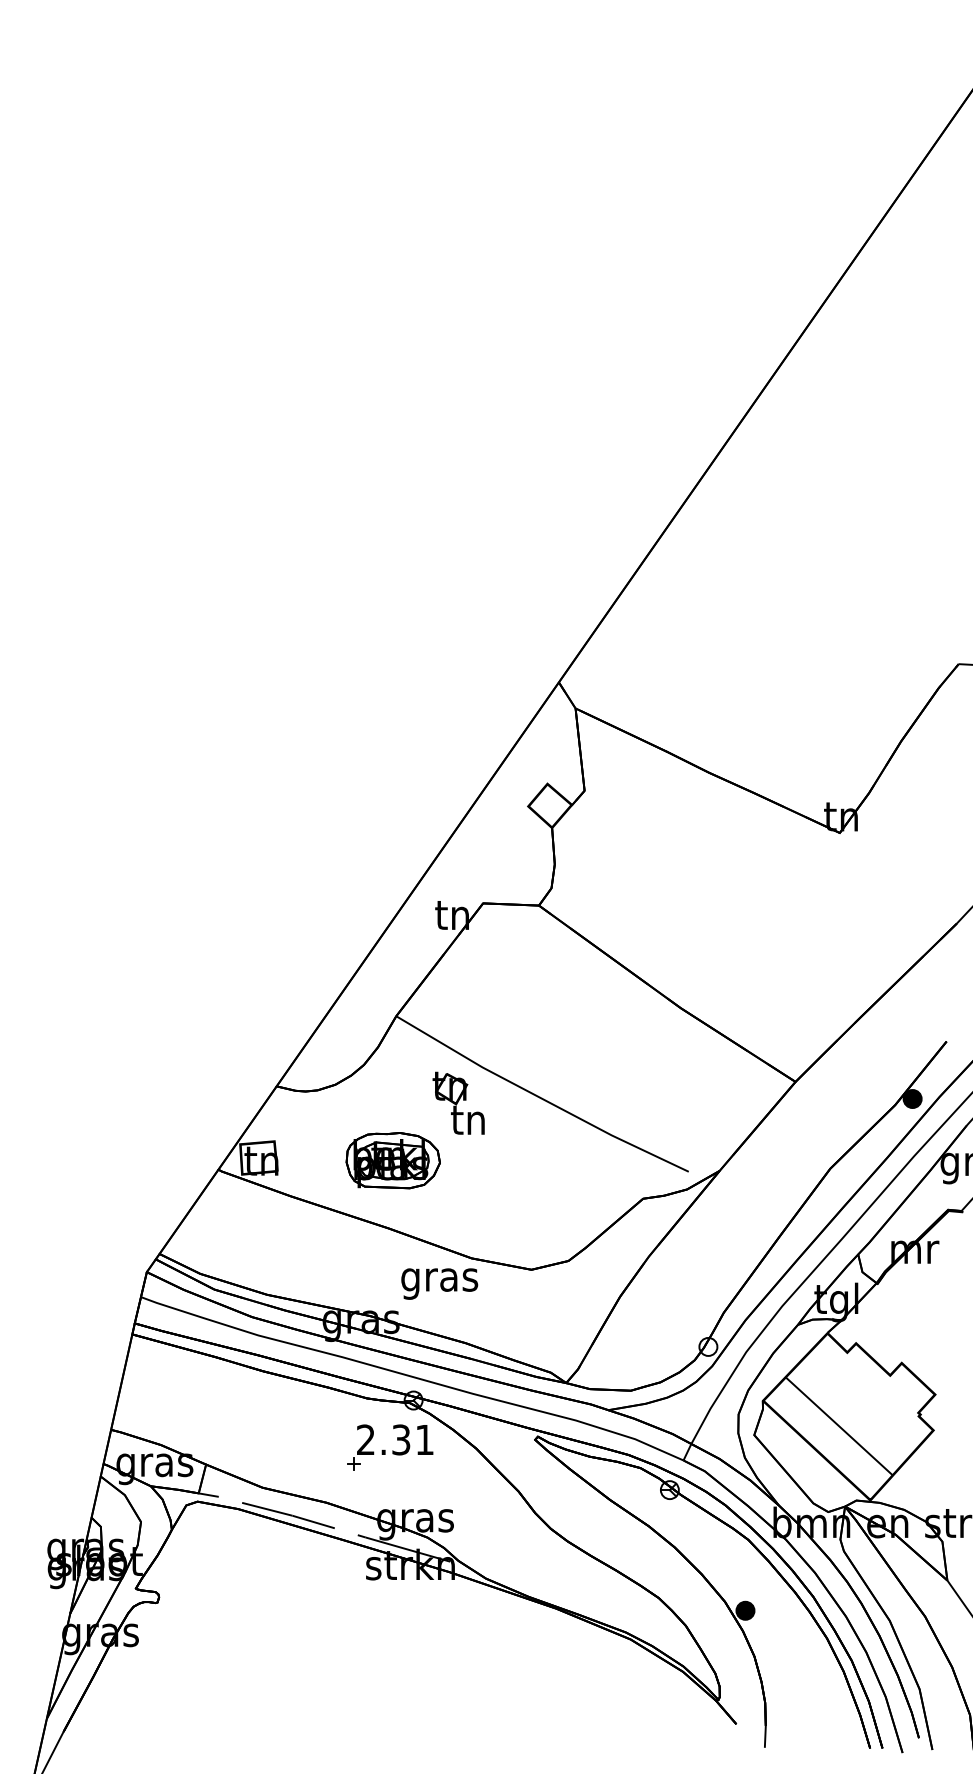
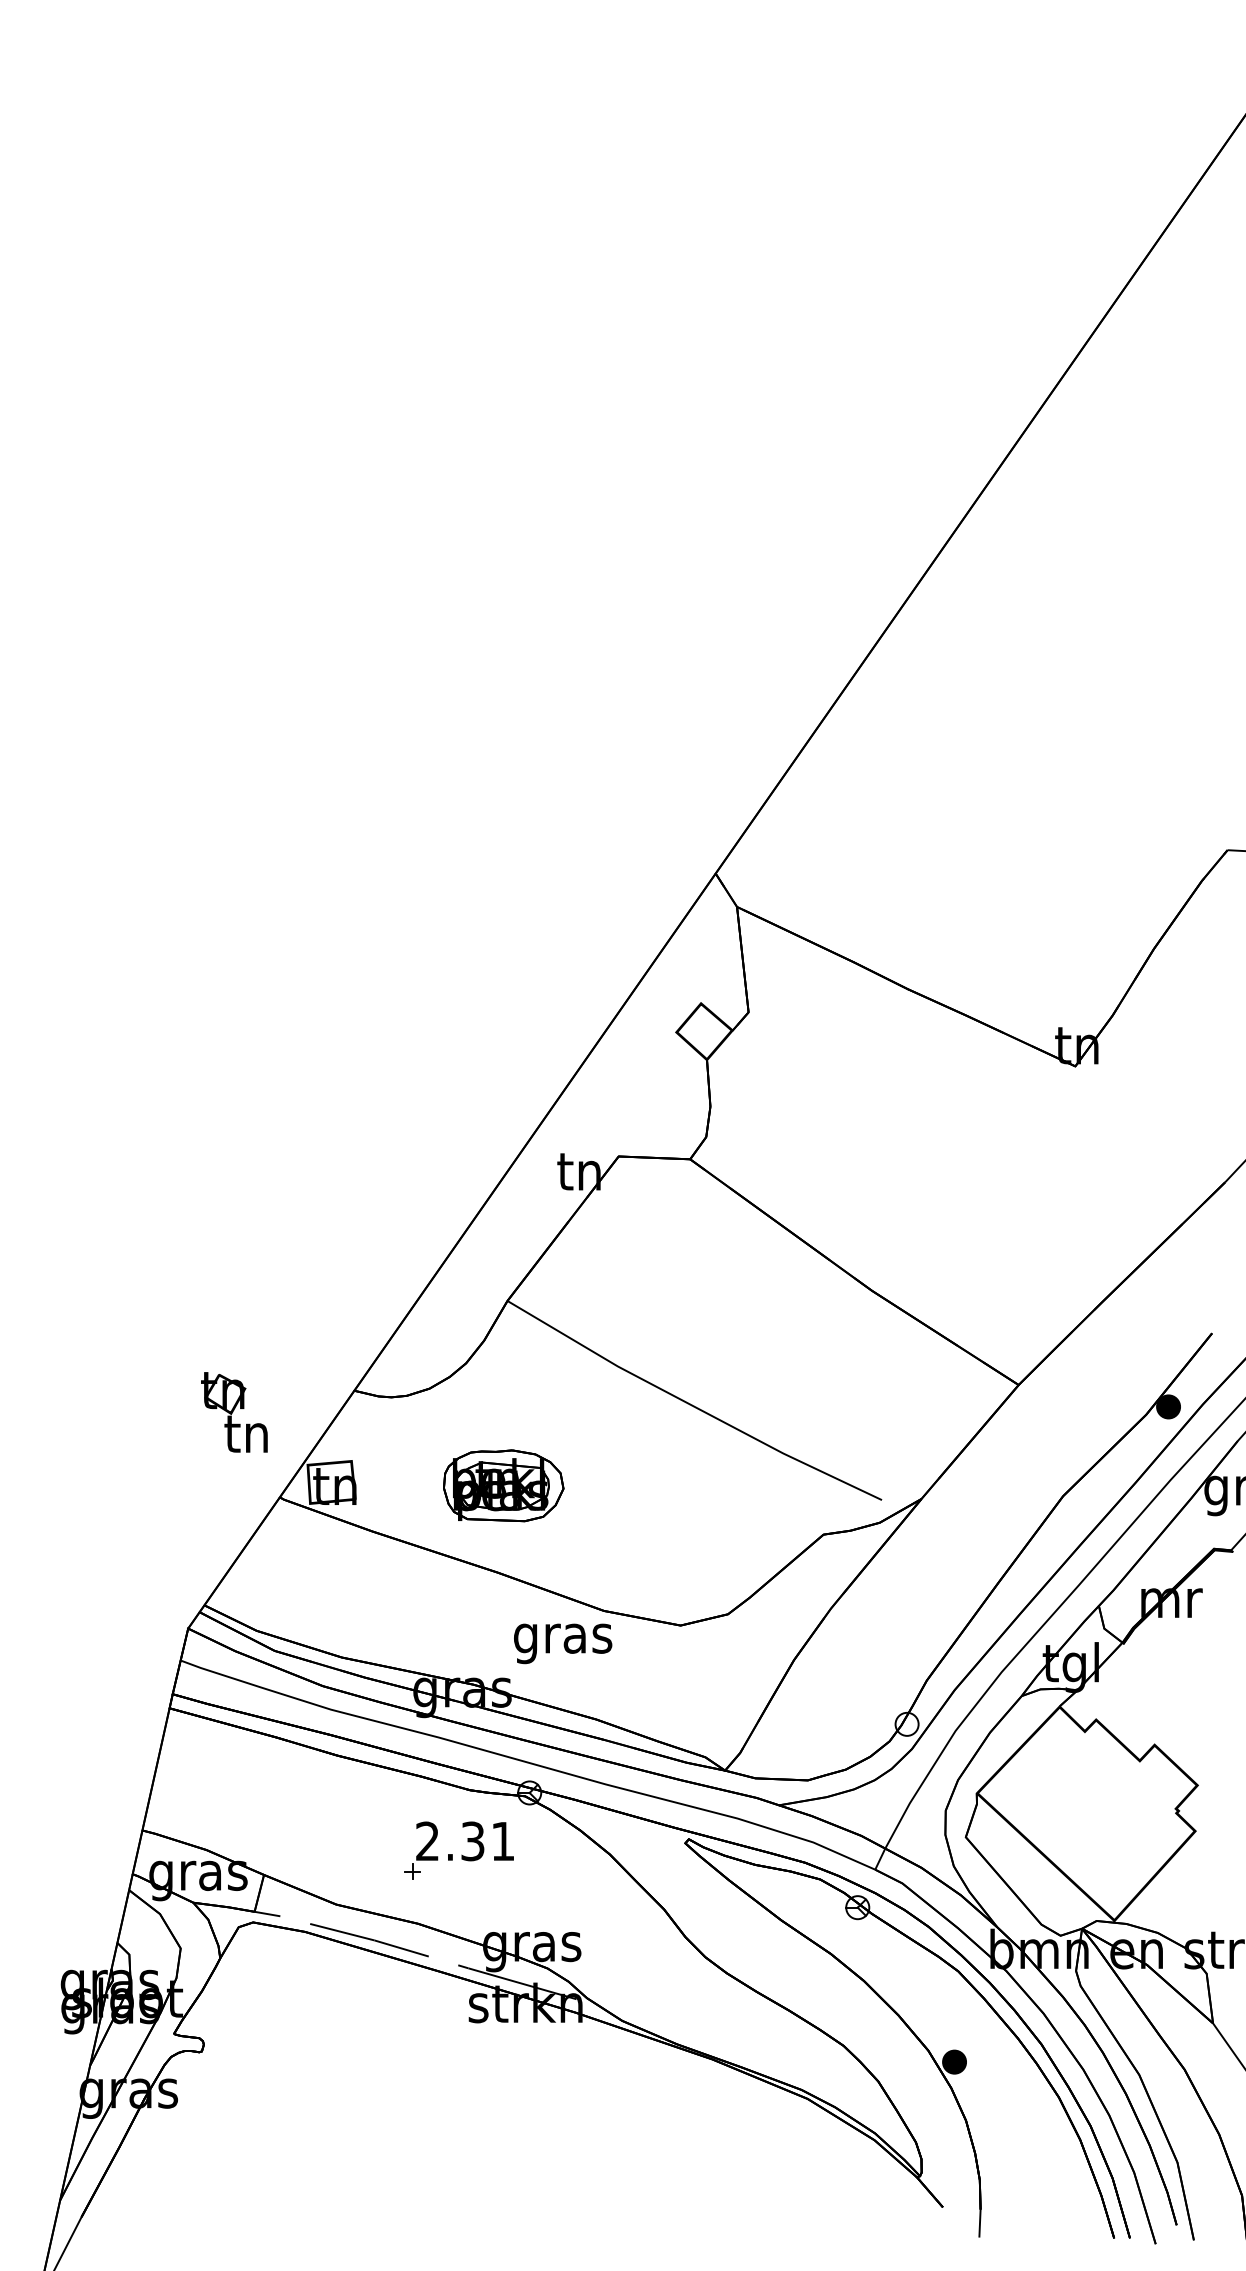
part: (458, 1103) -> (234, 1412), moved
line: (839, 1425) -> (1074, 1825), removed
part: (390, 1447) -> (458, 1850), moved

